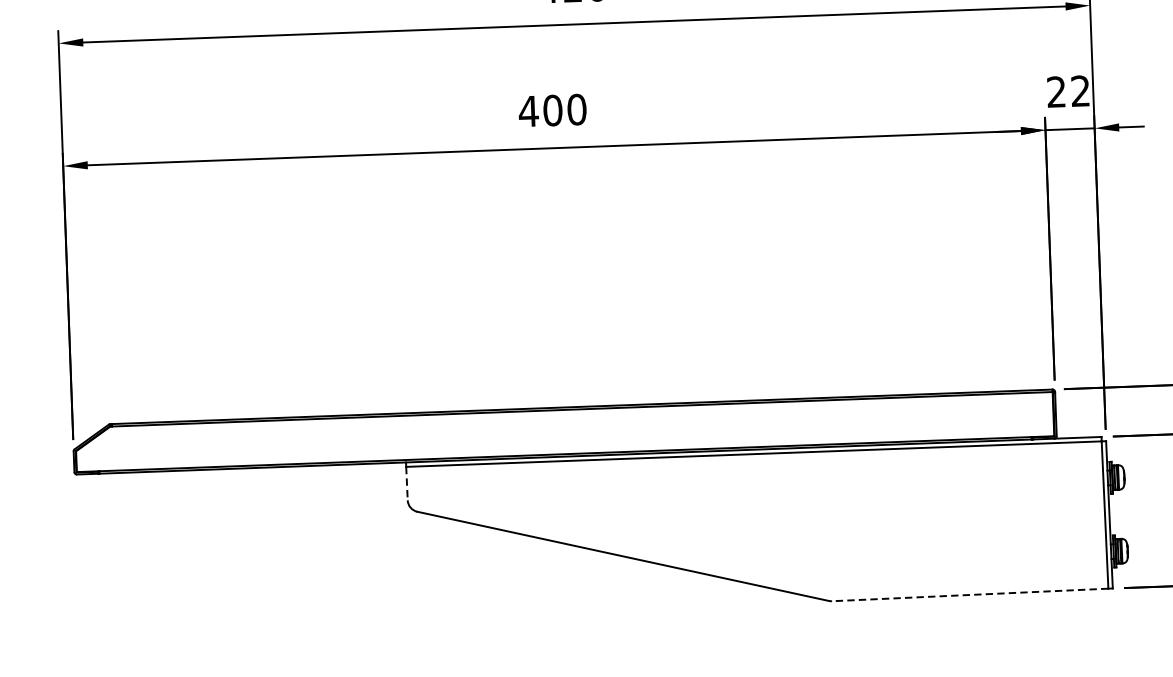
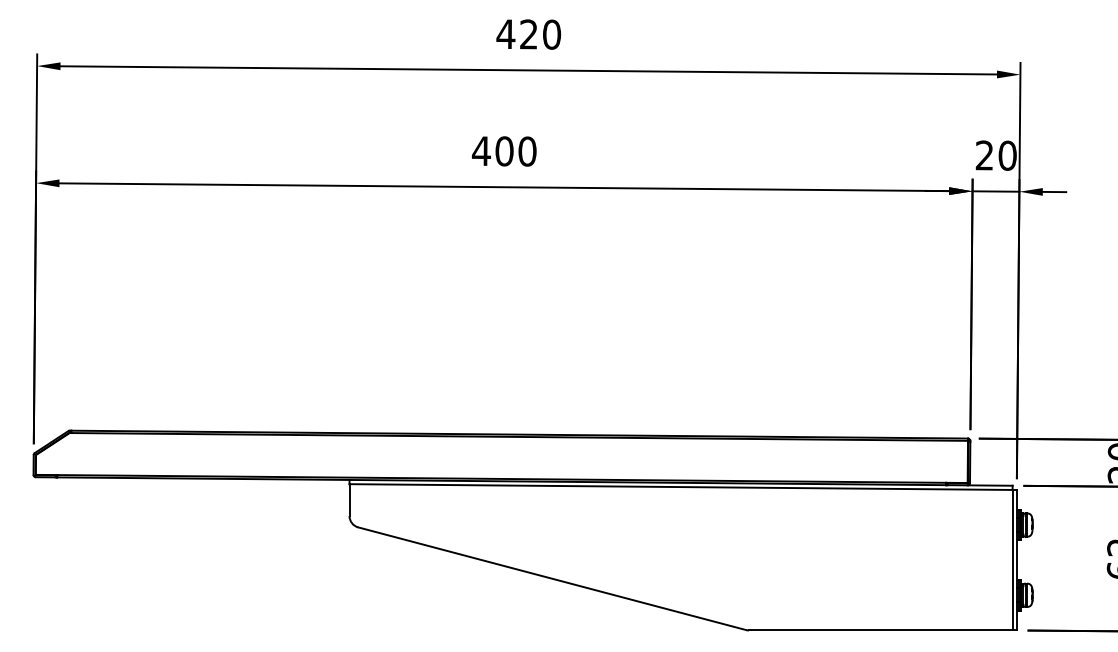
text: (1080, 90) -> (1007, 155), 22 -> 20
line: (406, 484) -> (349, 500), dashed -> solid
line: (969, 595) -> (880, 630), dashed -> solid

